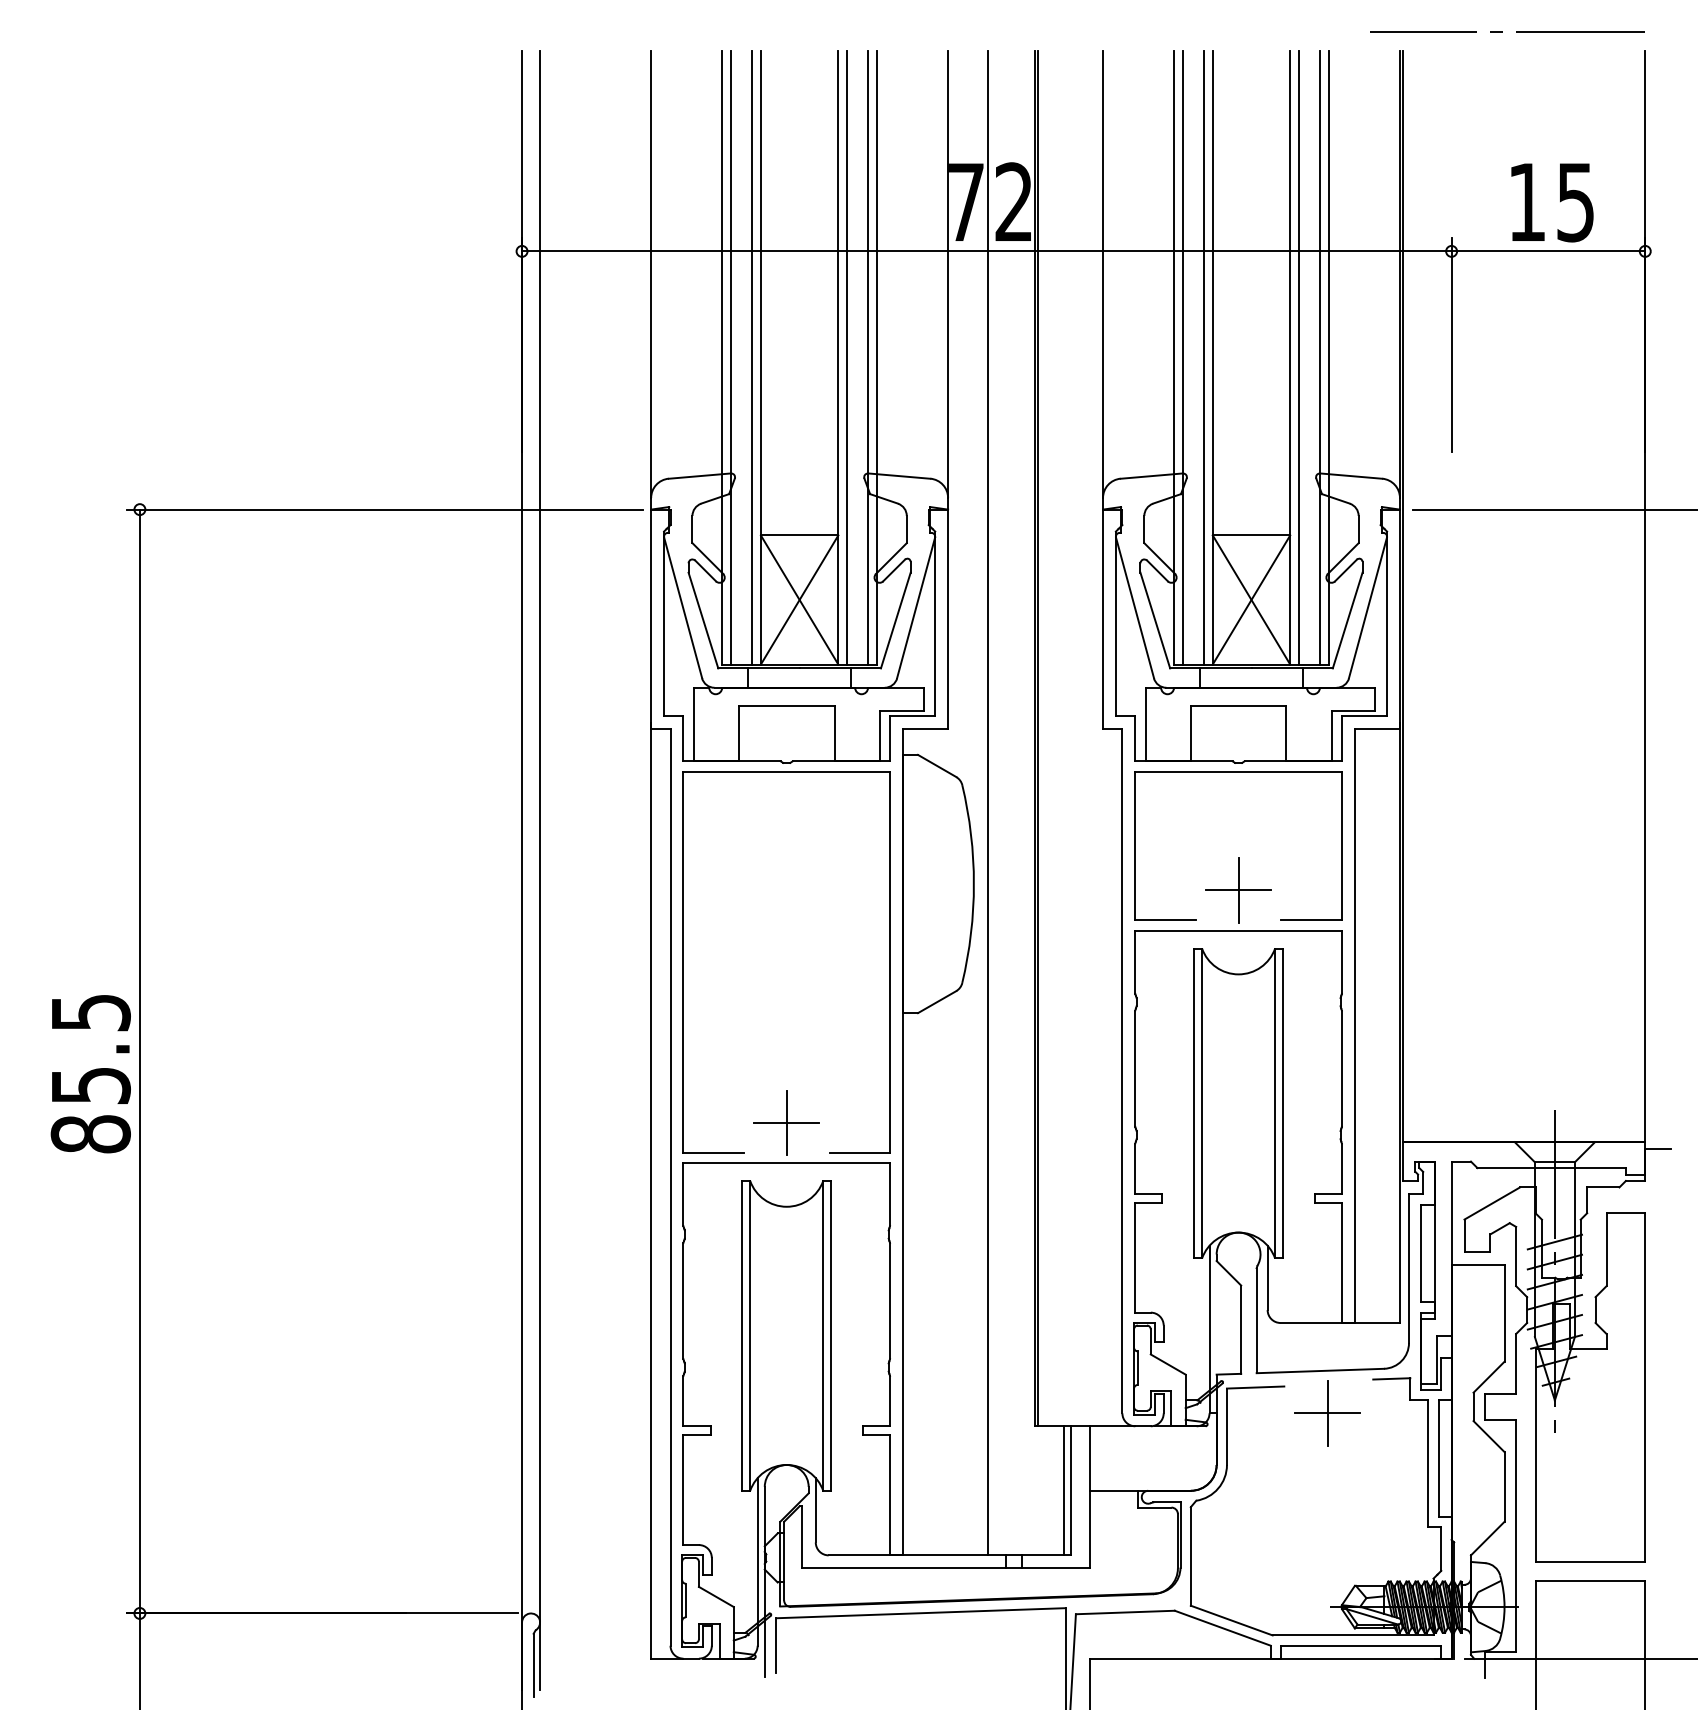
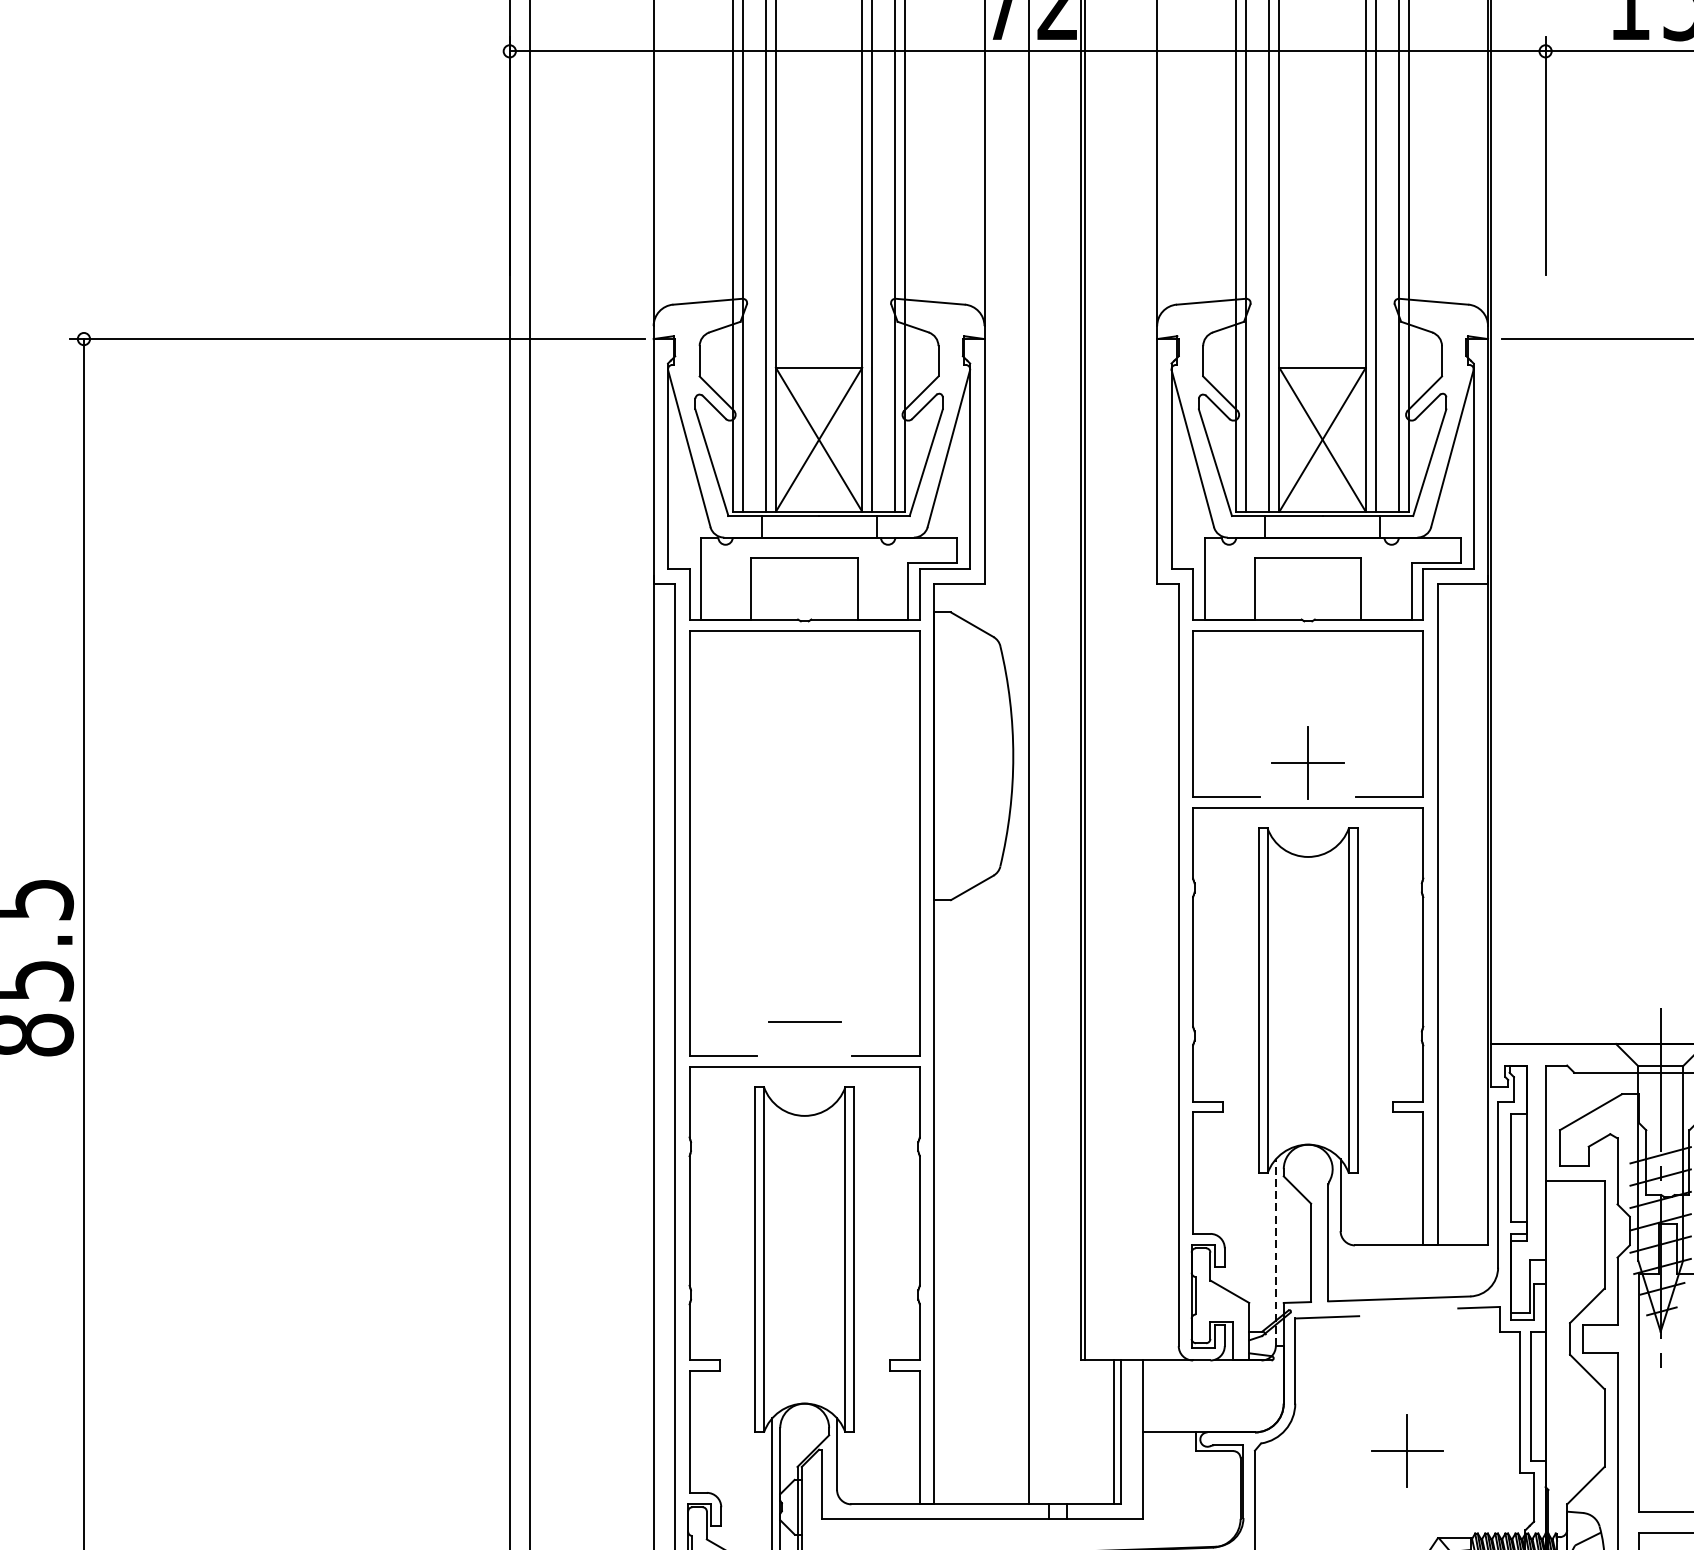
line: (786, 1122) -> (804, 1022), removed
line: (1209, 1329) -> (1275, 1252), solid -> dashed
part: (1327, 1413) -> (1407, 1451), moved

